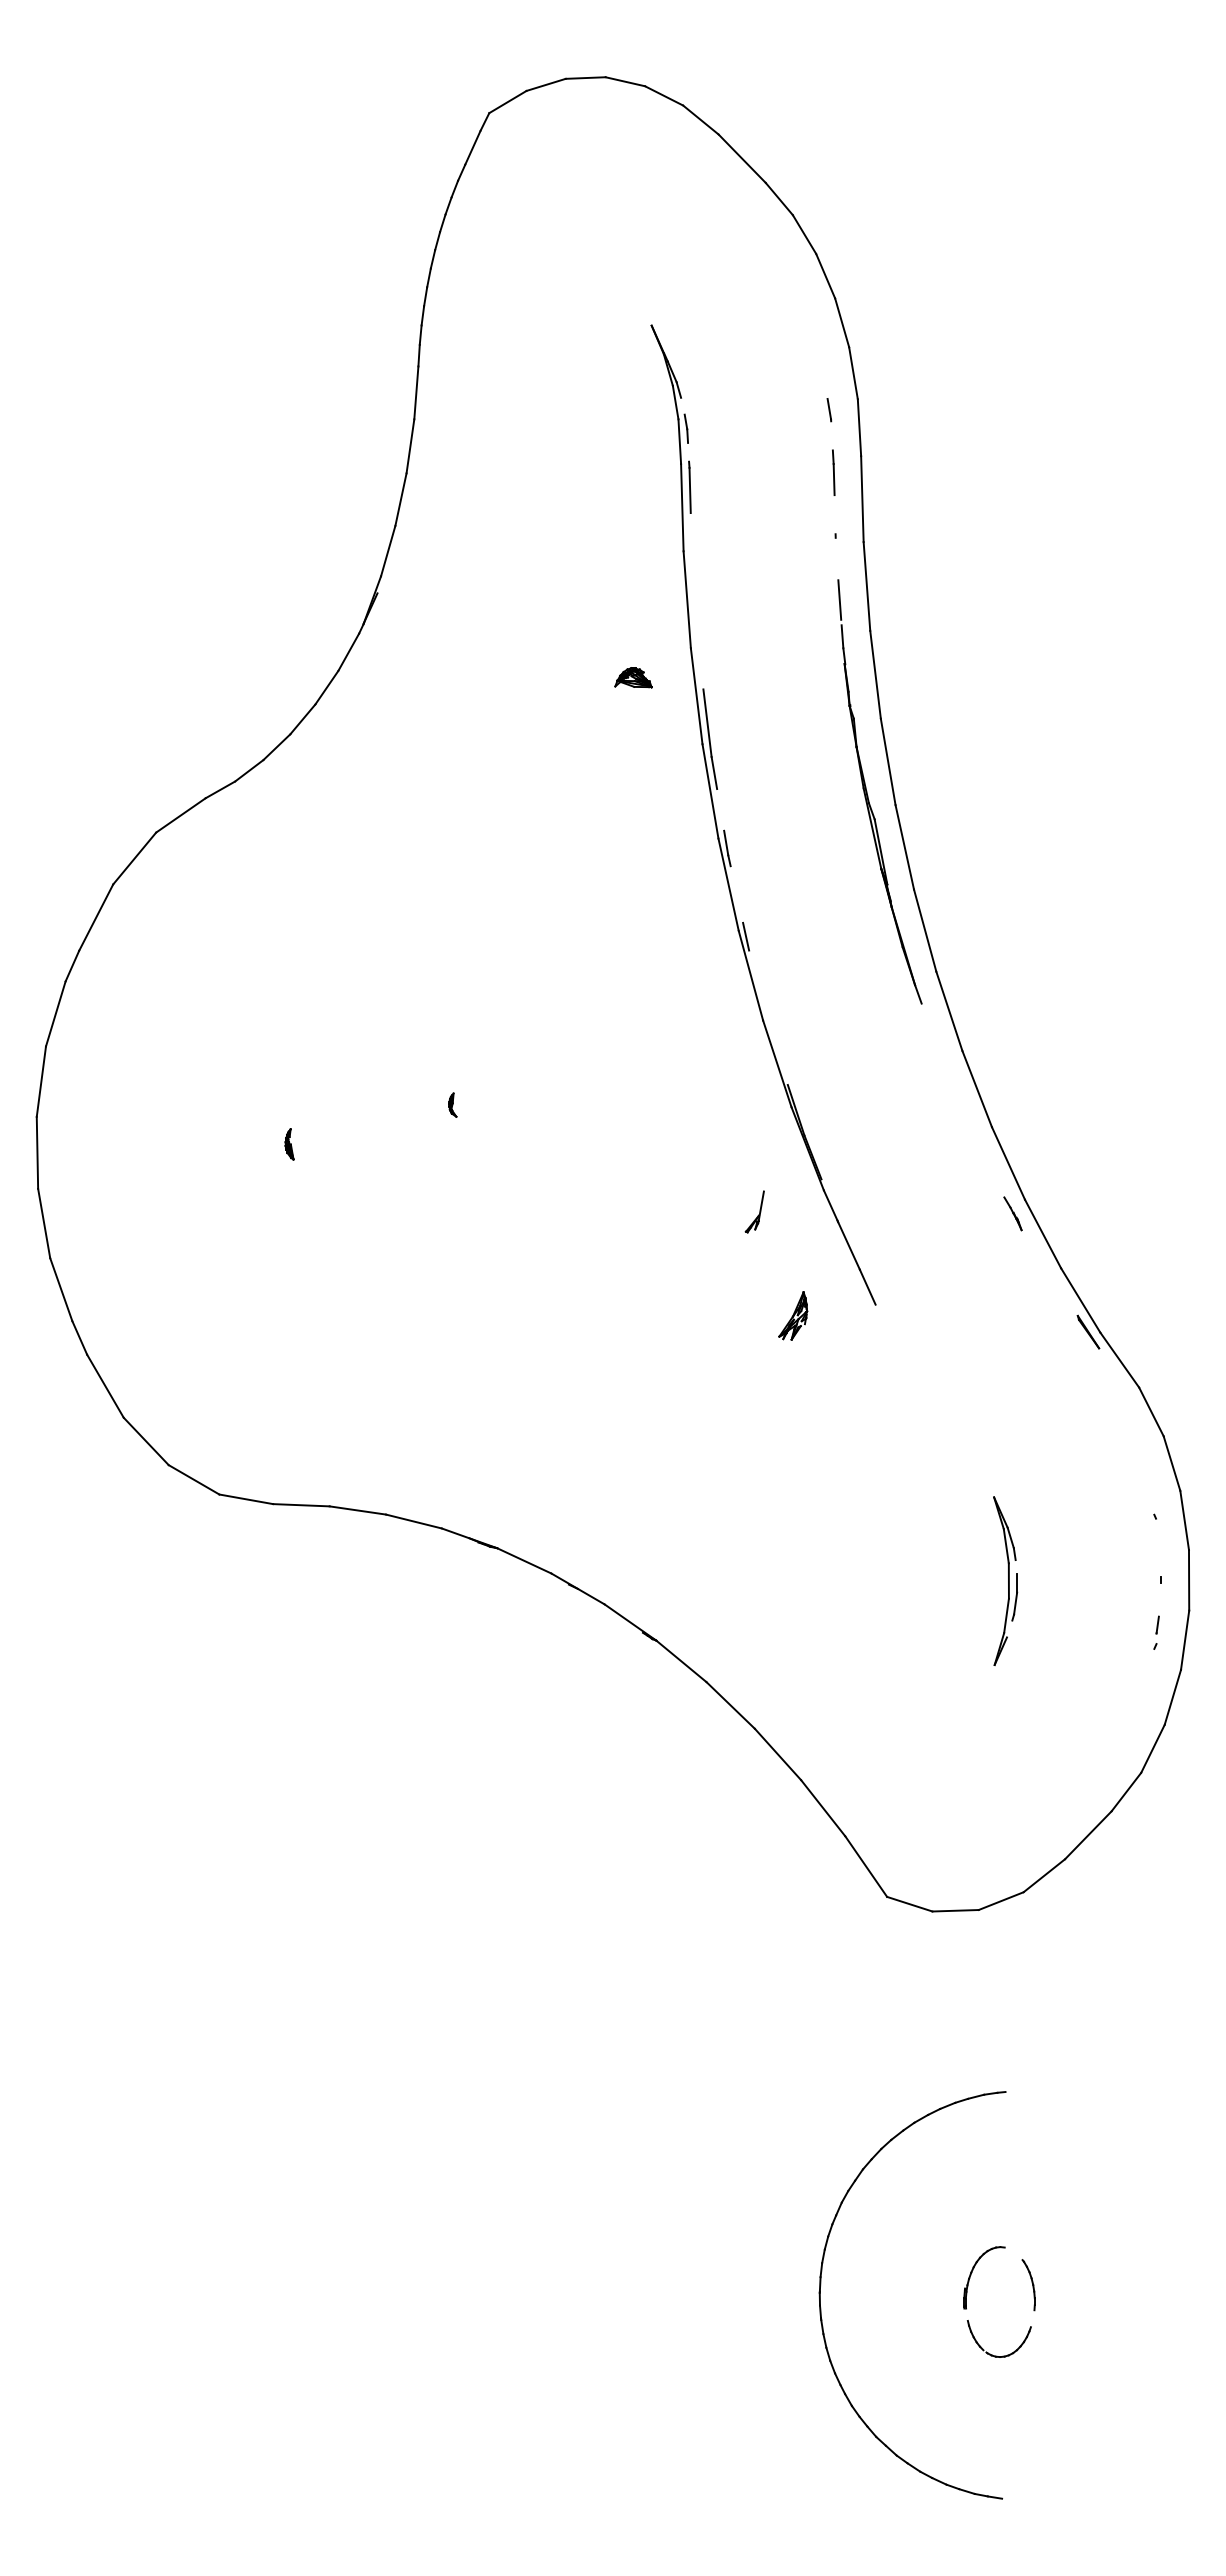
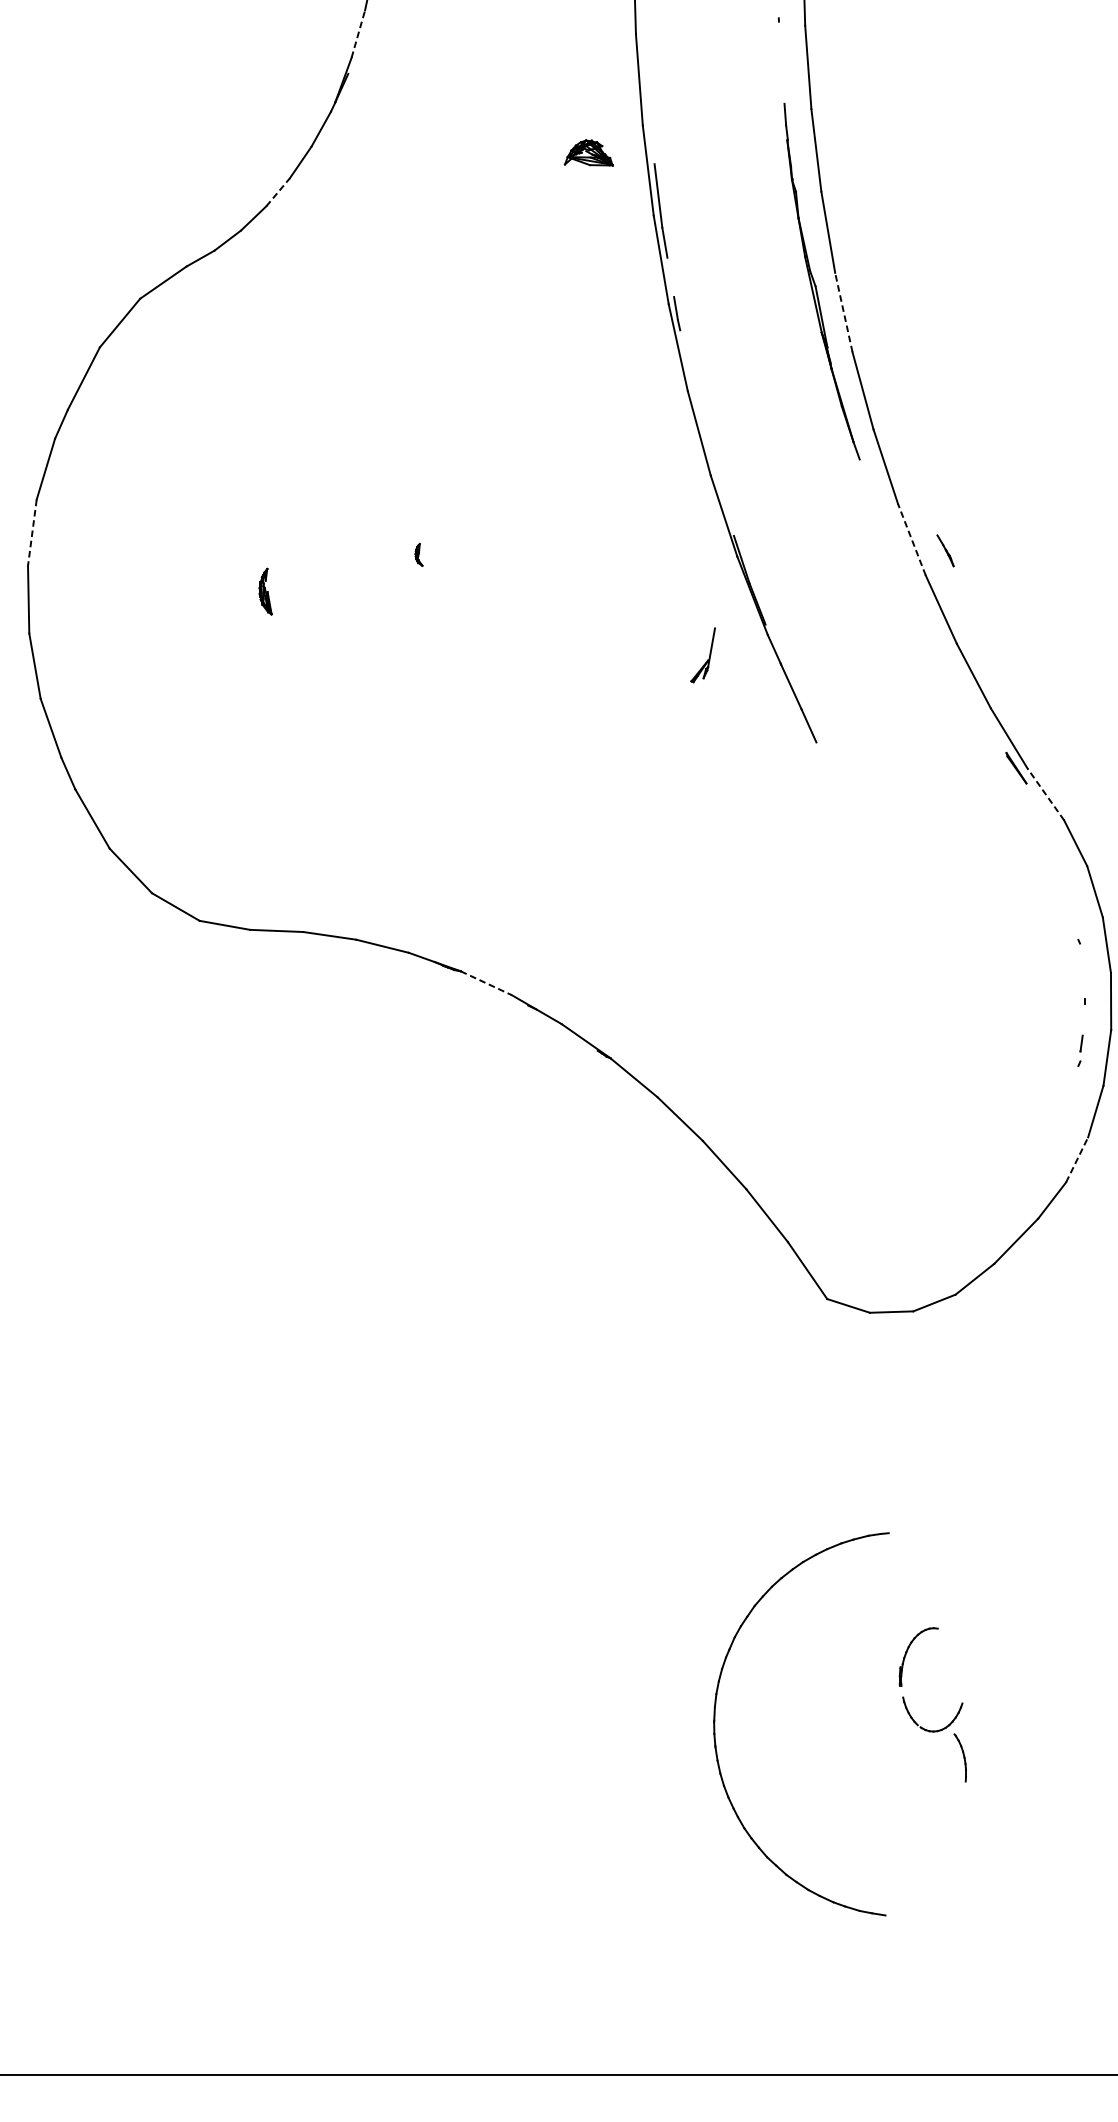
line: (388, 550) -> (358, 33), solid -> dashed
line: (839, 599) -> (782, 79), removed
part: (633, 677) -> (588, 152), size x1.4
line: (303, 719) -> (278, 192), solid -> dashed
line: (904, 846) -> (843, 311), solid -> dashed
line: (746, 936) -> (695, 396), removed
line: (41, 1081) -> (32, 532), solid -> dashed
line: (977, 1089) -> (912, 540), solid -> dashed
part: (289, 1144) -> (265, 591), size x1.6
part: (754, 1211) -> (702, 654), size x1.4
part: (1012, 1213) -> (945, 550), moved
part: (793, 1315) -> (739, 752), removed
line: (1119, 1360) -> (1045, 794), solid -> dashed
line: (524, 1560) -> (486, 982), solid -> dashed
part: (1005, 1581) -> (938, 1002), removed
line: (1152, 1748) -> (1076, 1159), solid -> dashed
part: (821, 2285) -> (715, 1715), moved
part: (1028, 2285) -> (960, 1758), moved

